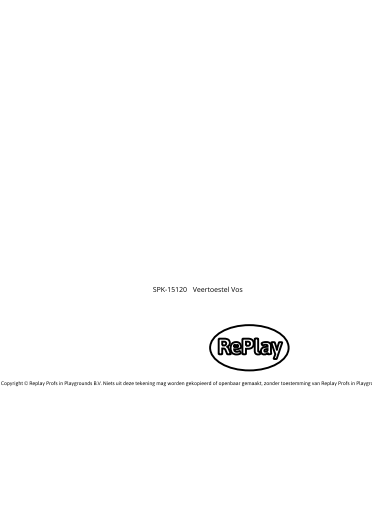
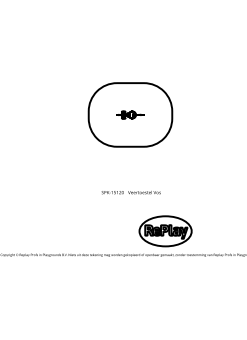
part: (196, 172) -> (130, 114), added

